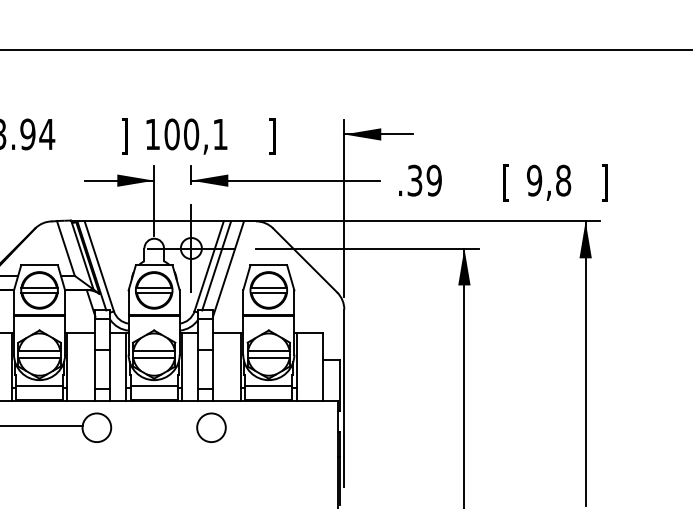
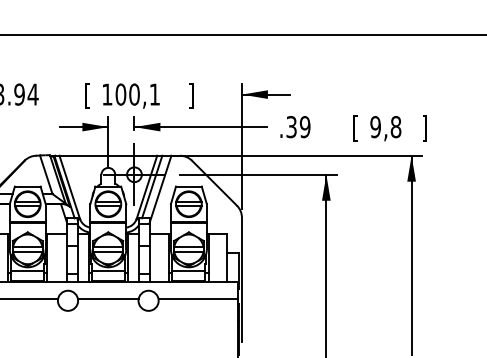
text: (124, 135) -> (87, 95), ] -> [
line: (154, 425) -> (108, 299), added
line: (281, 425) -> (197, 299), added

